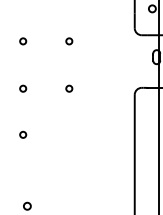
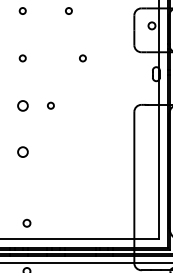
circle: (68, 41) -> (82, 58), moved
circle: (22, 88) -> (22, 105), size x1.6
circle: (68, 88) -> (50, 105), moved
circle: (22, 134) -> (22, 151), size x1.6

